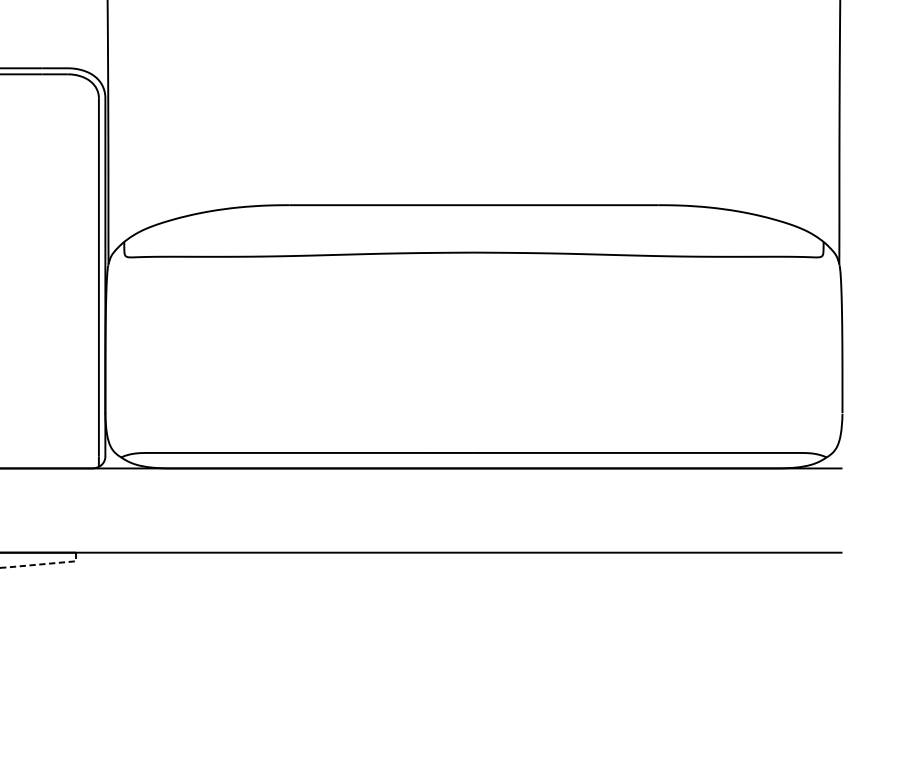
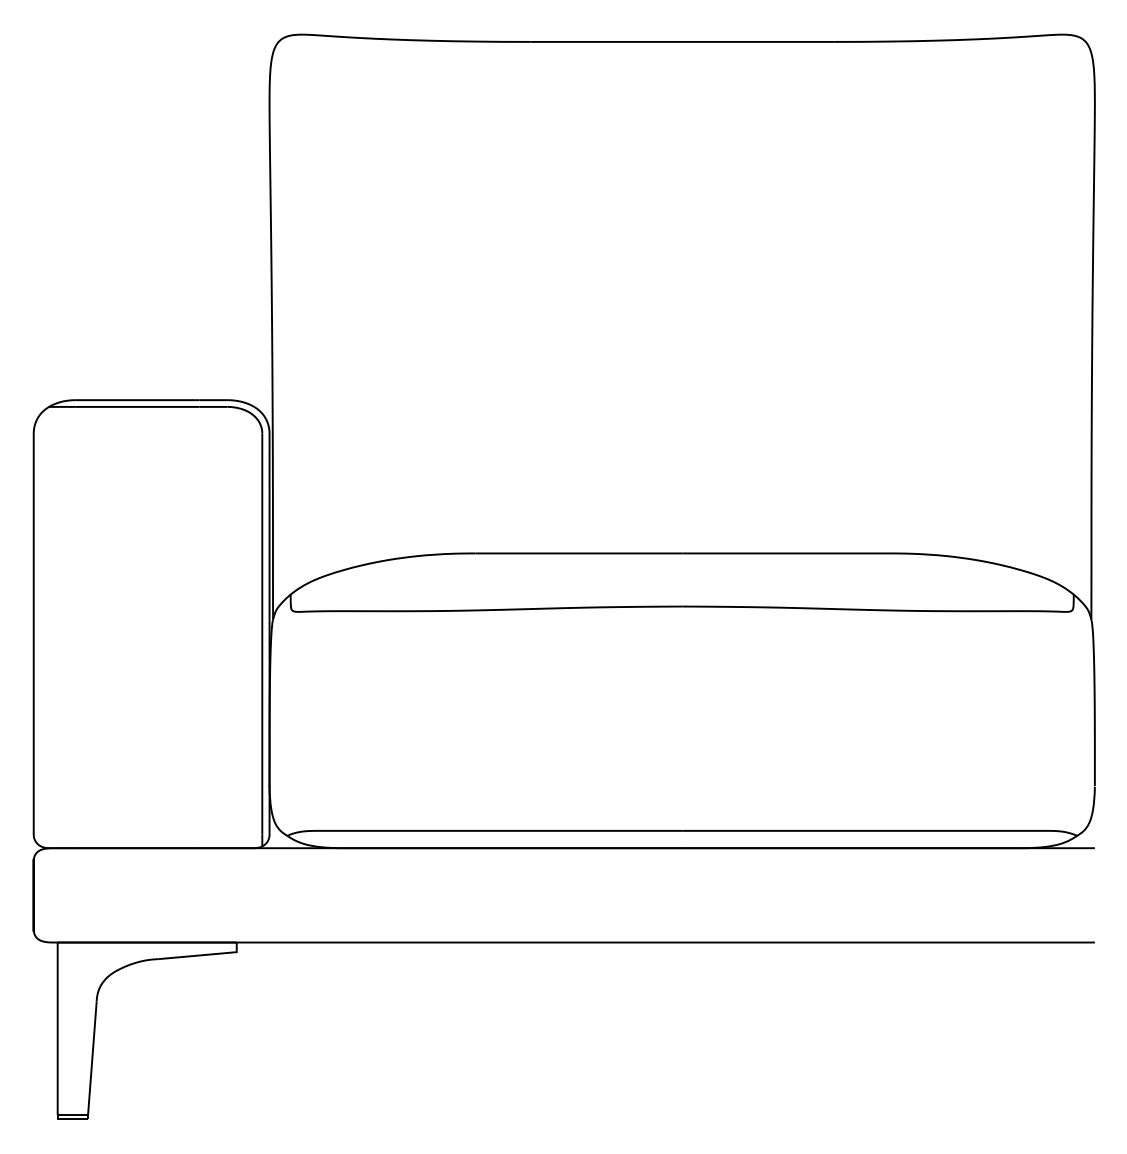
line: (45, 564) -> (202, 955), dashed -> solid

